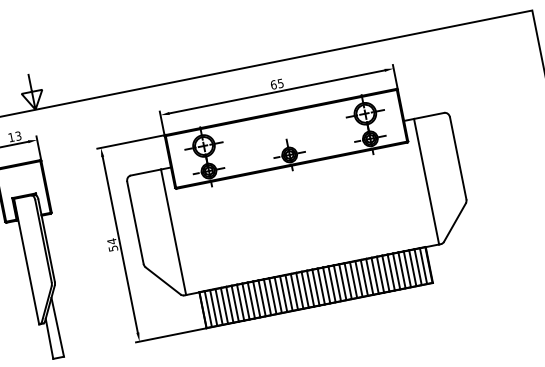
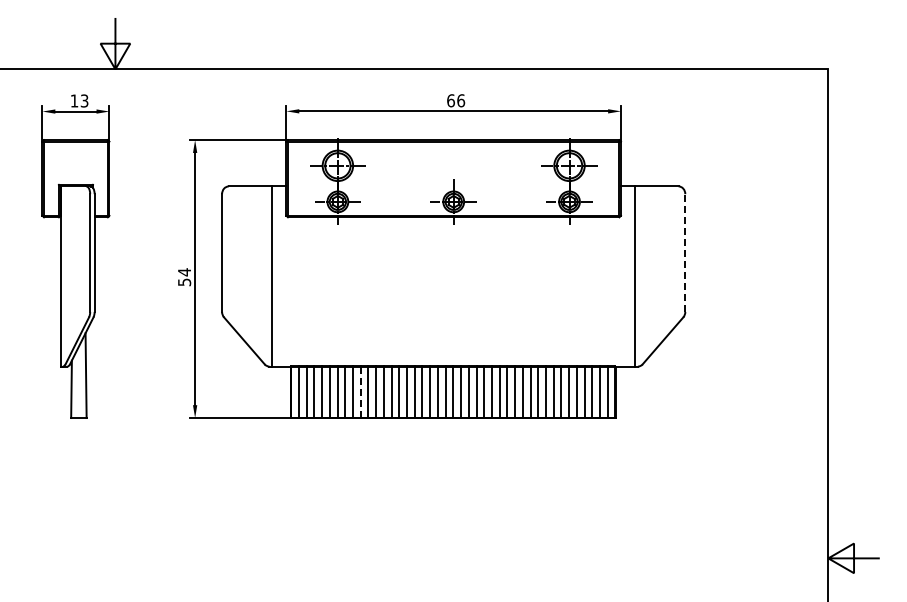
text: (281, 83) -> (461, 100), 65 -> 66
line: (458, 158) -> (685, 253), solid -> dashed
line: (251, 300) -> (360, 391), solid -> dashed

